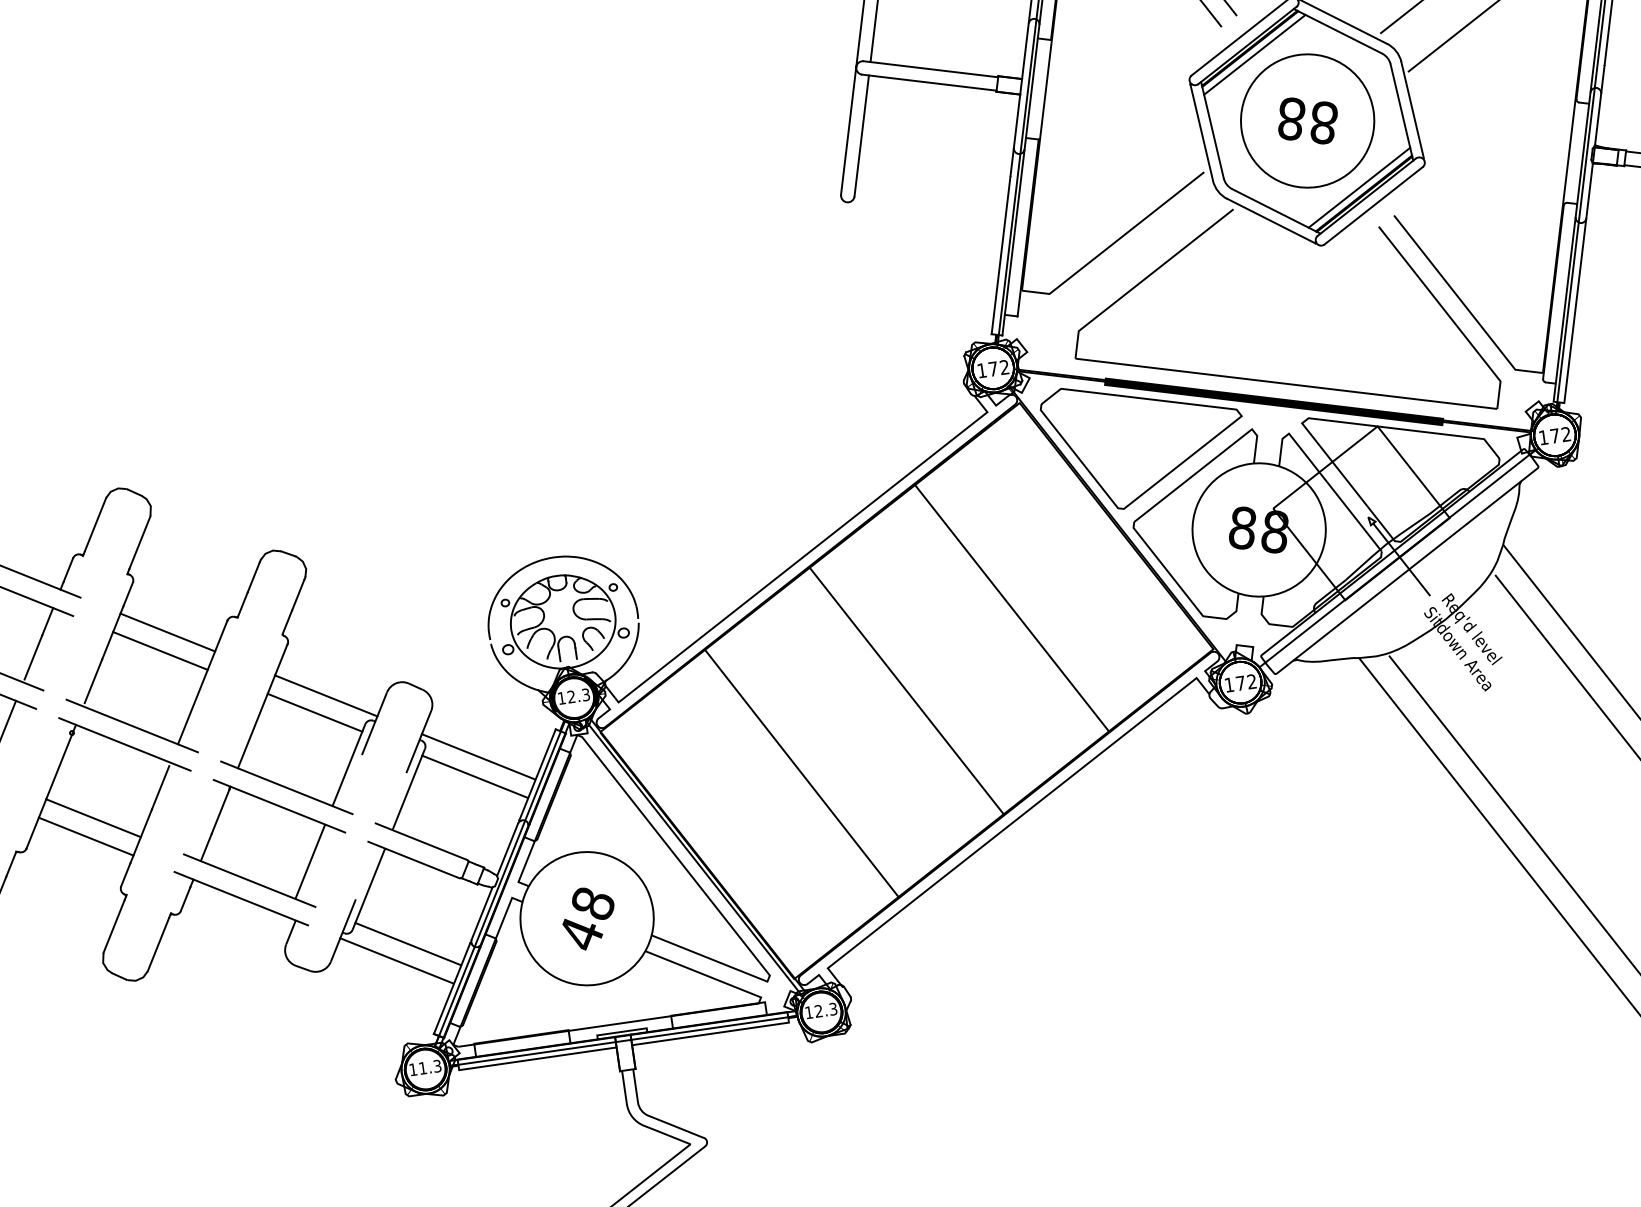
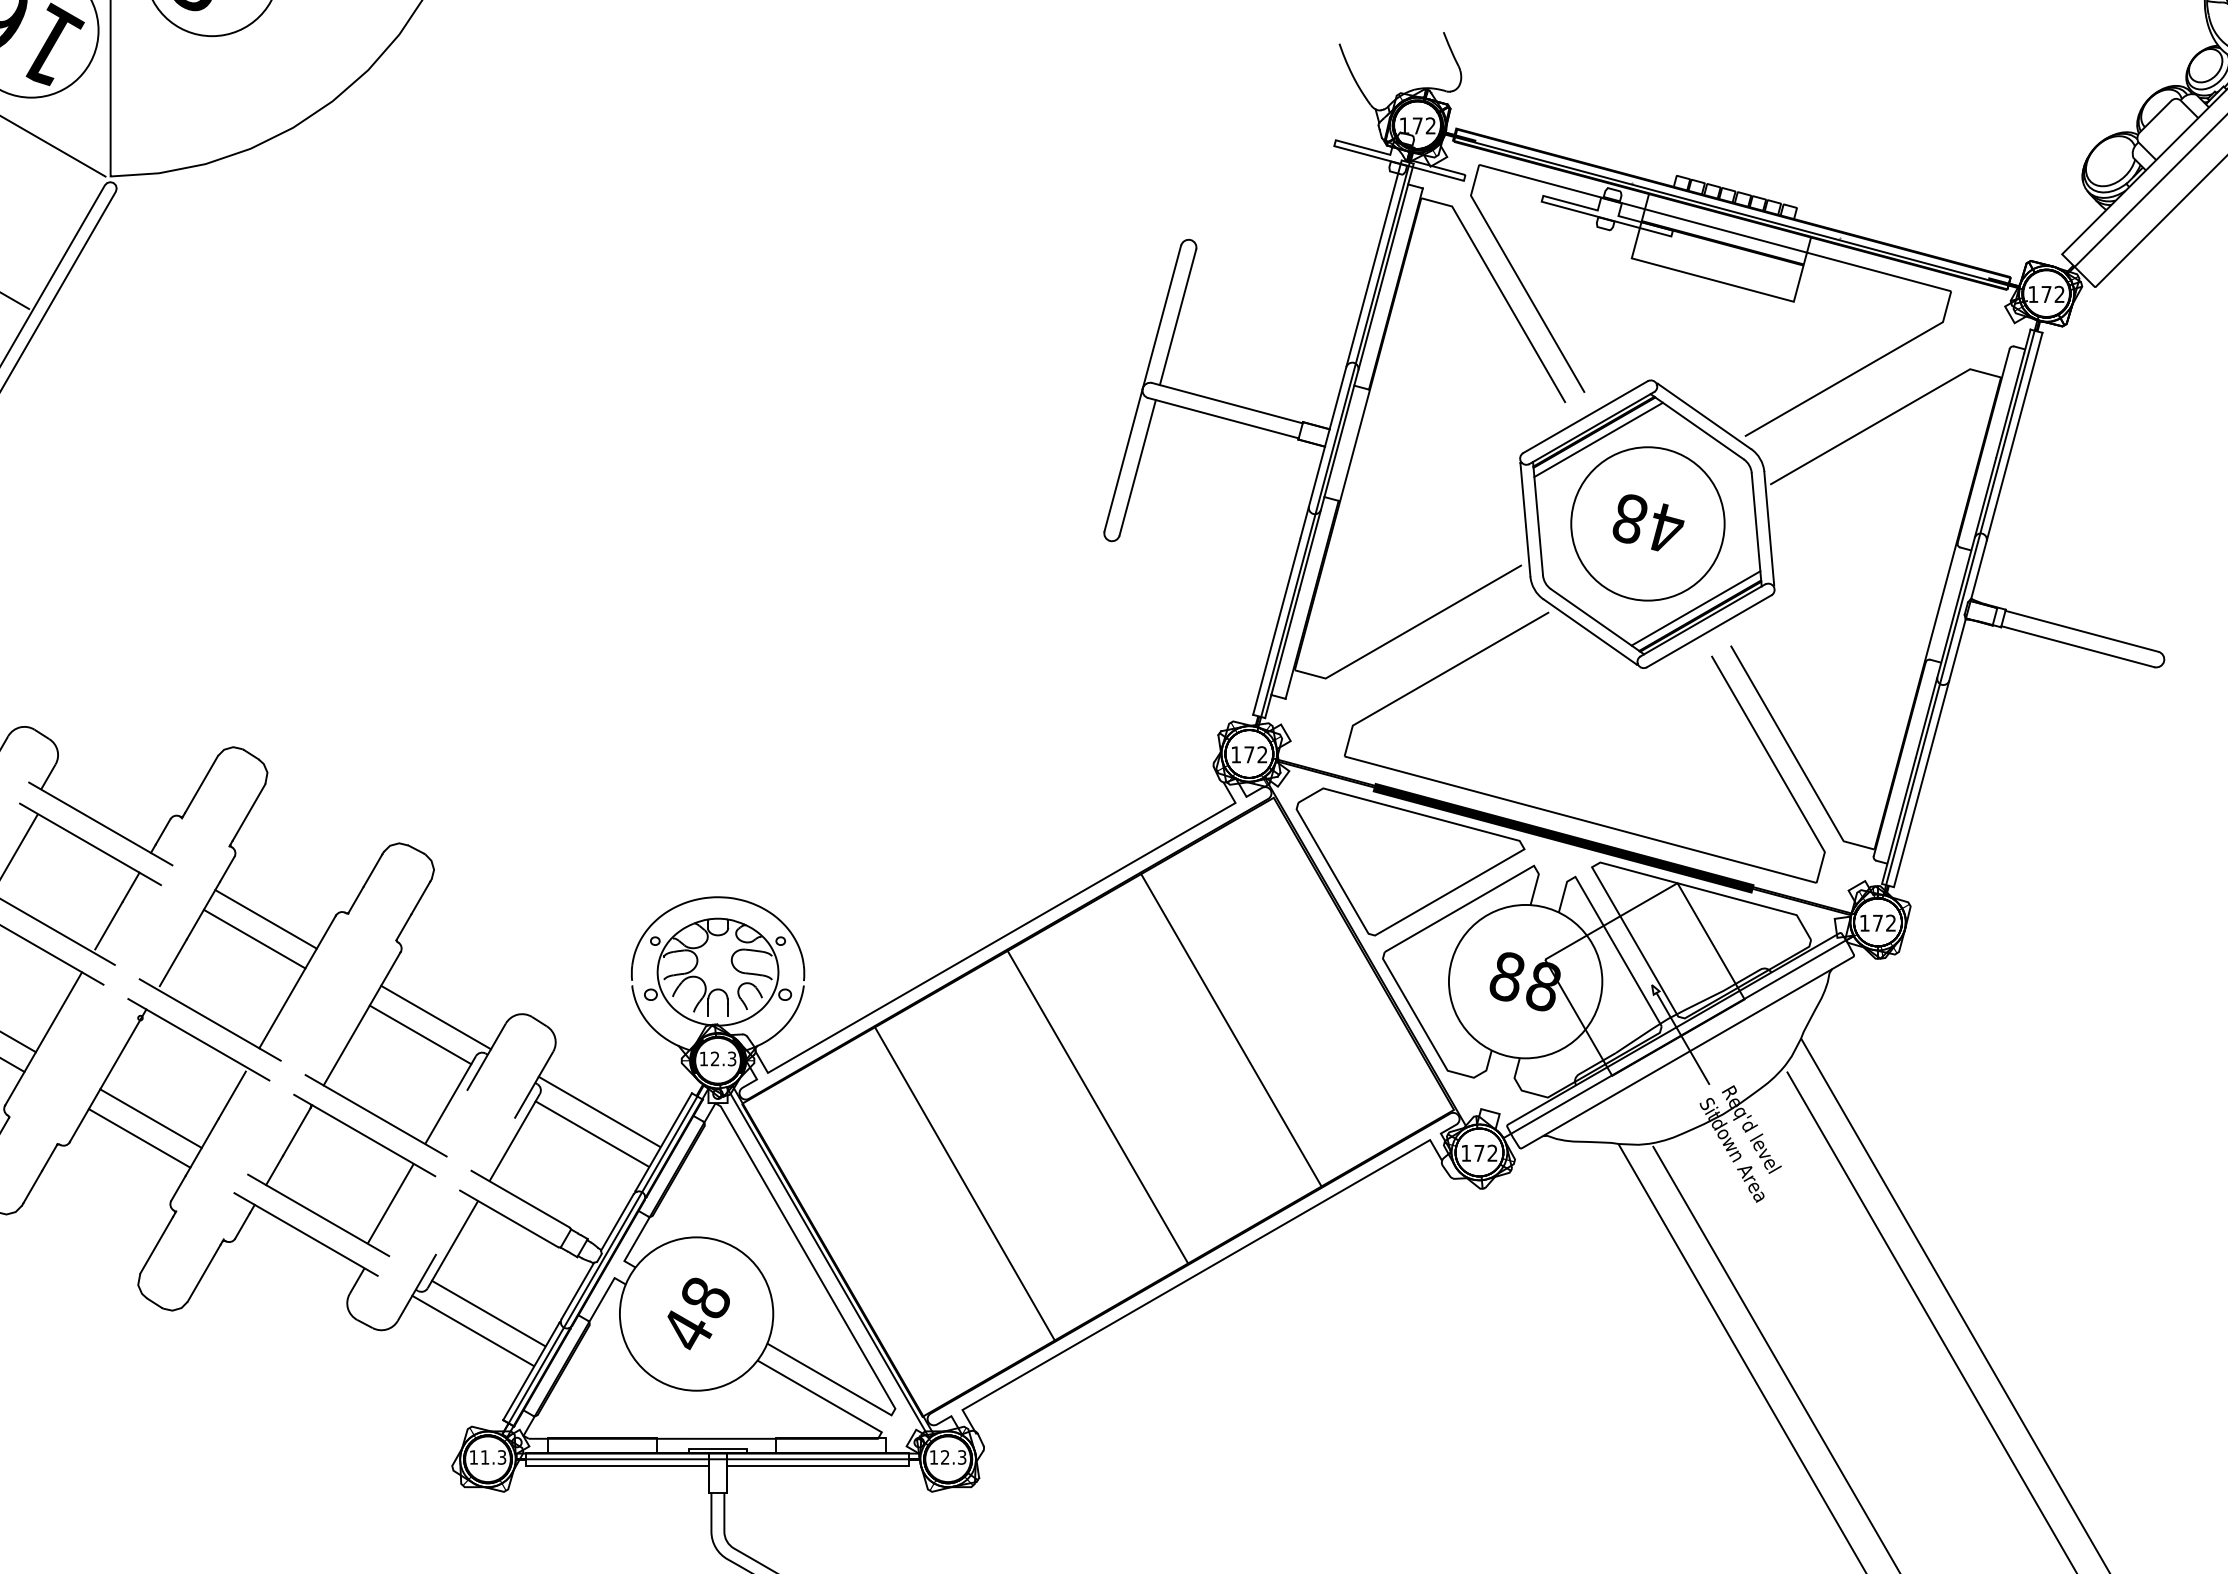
text: (1324, 122) -> (1666, 528), 88 -> 48

